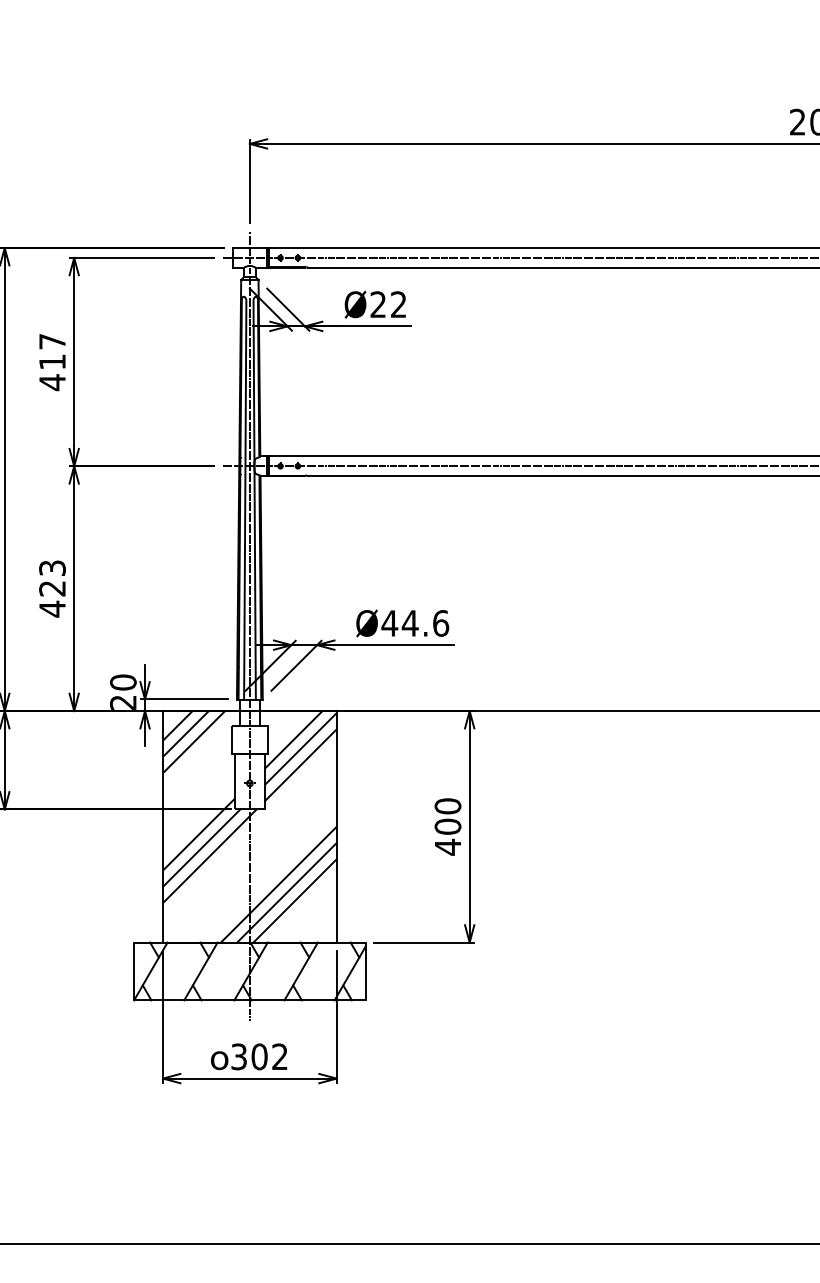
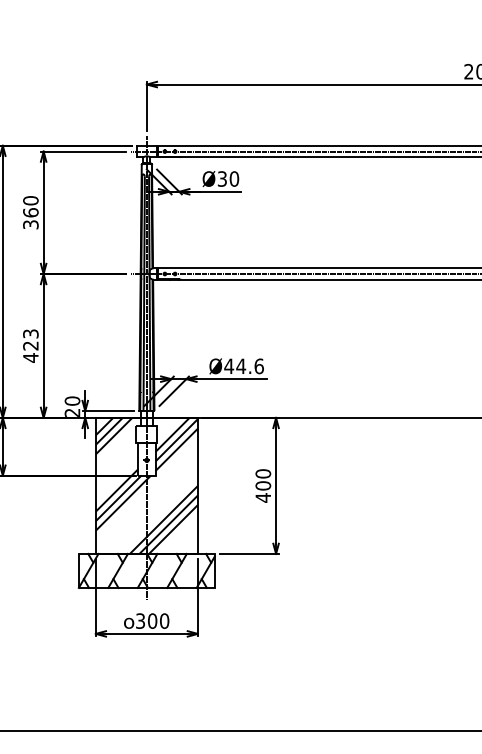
text: (388, 303) -> (228, 178), Ø22 -> Ø30
text: (51, 361) -> (30, 212), 417 -> 360
text: (279, 1055) -> (164, 620), 302 -> 300

